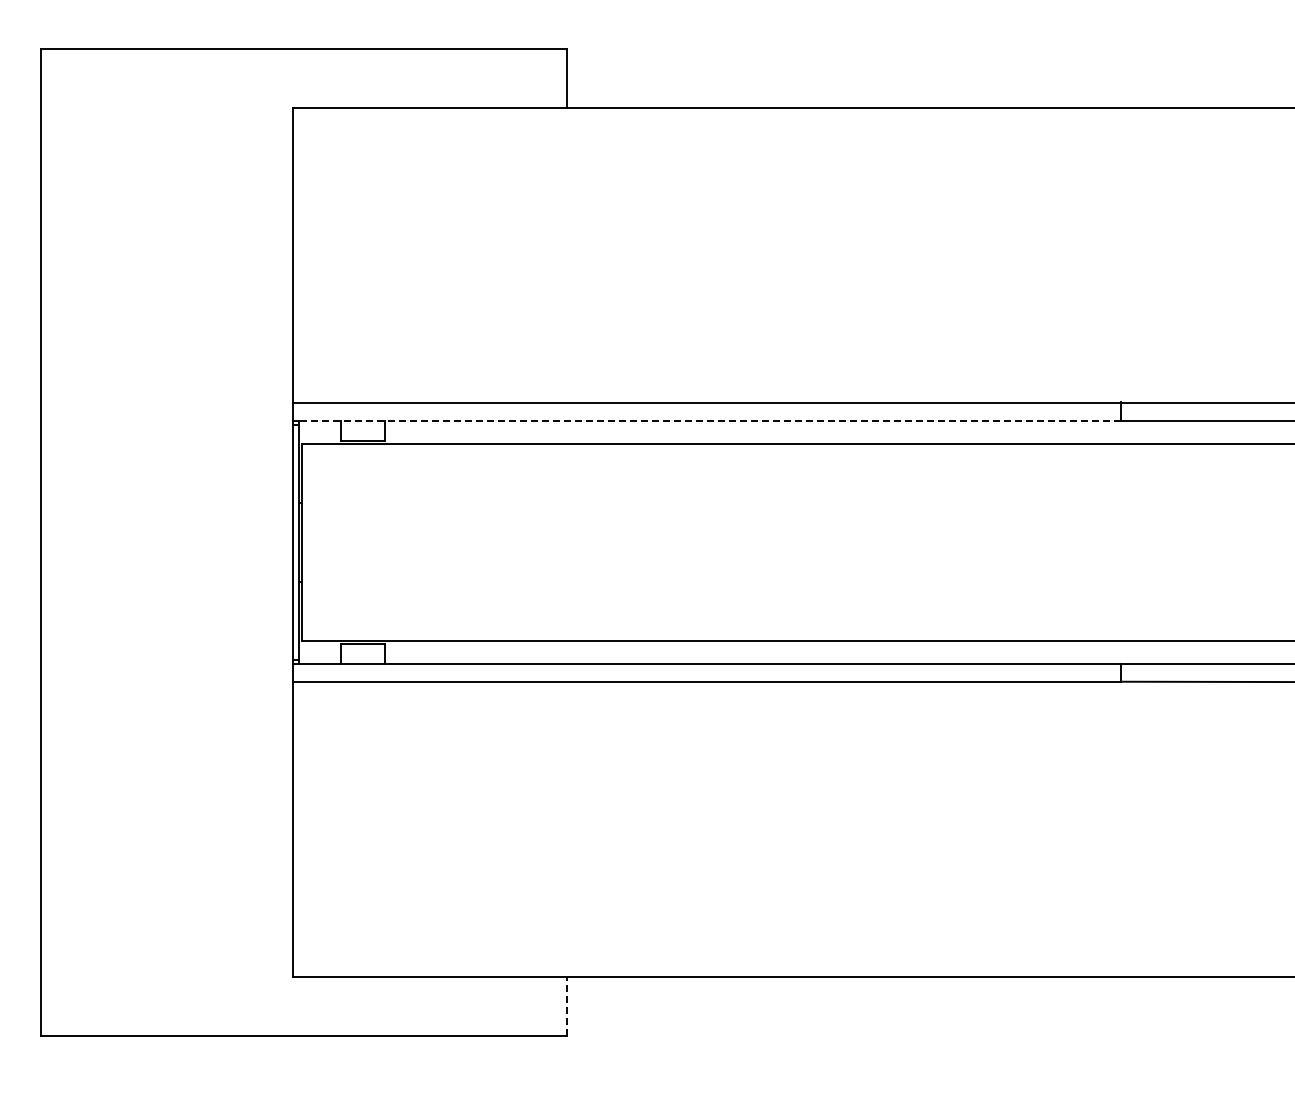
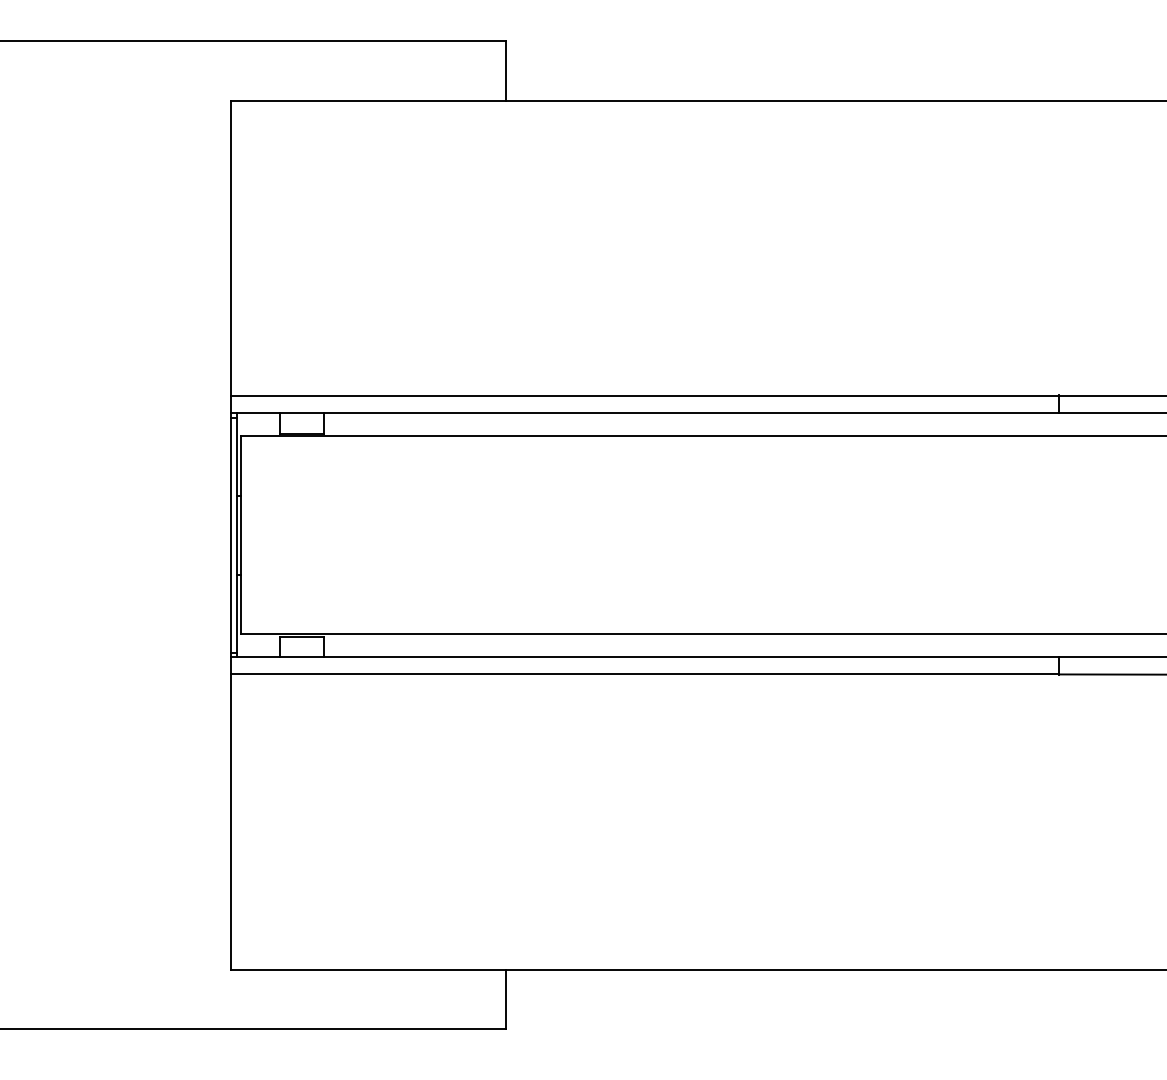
line: (709, 420) -> (647, 413), dashed -> solid
line: (567, 1006) -> (505, 999), dashed -> solid

